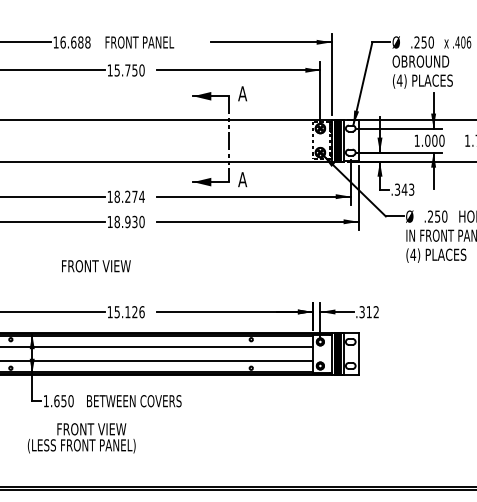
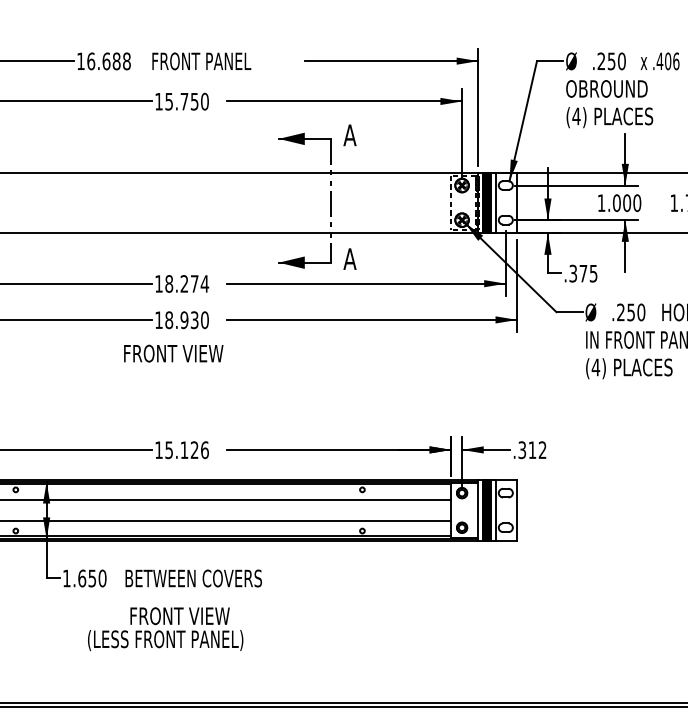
text: (407, 189) -> (587, 273), .343 -> .375
text: (96, 266) -> (173, 354), moved
text: (81, 438) -> (165, 629), moved

